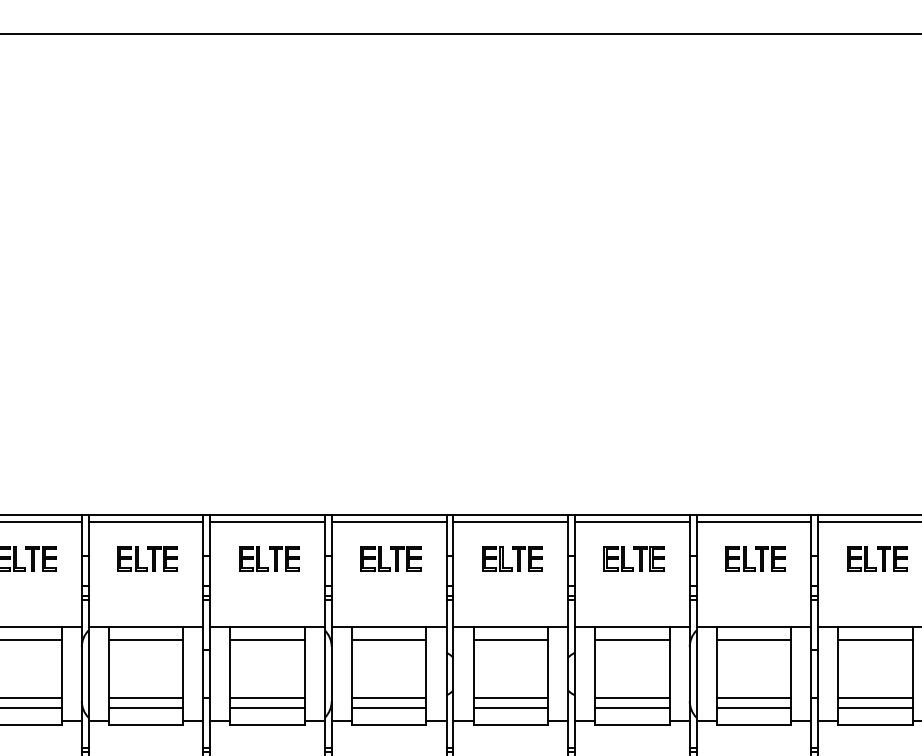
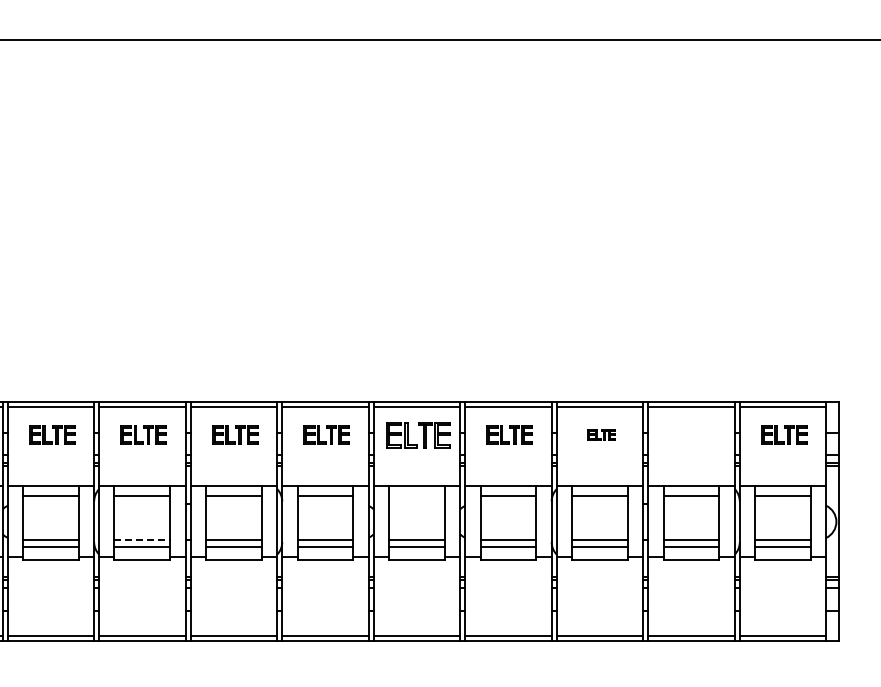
part: (512, 558) -> (418, 434), size x1.4
part: (755, 558) -> (601, 434), size x0.6
part: (876, 558) -> (692, 434), removed
line: (510, 640) -> (416, 496), removed
line: (146, 697) -> (142, 539), solid -> dashed

